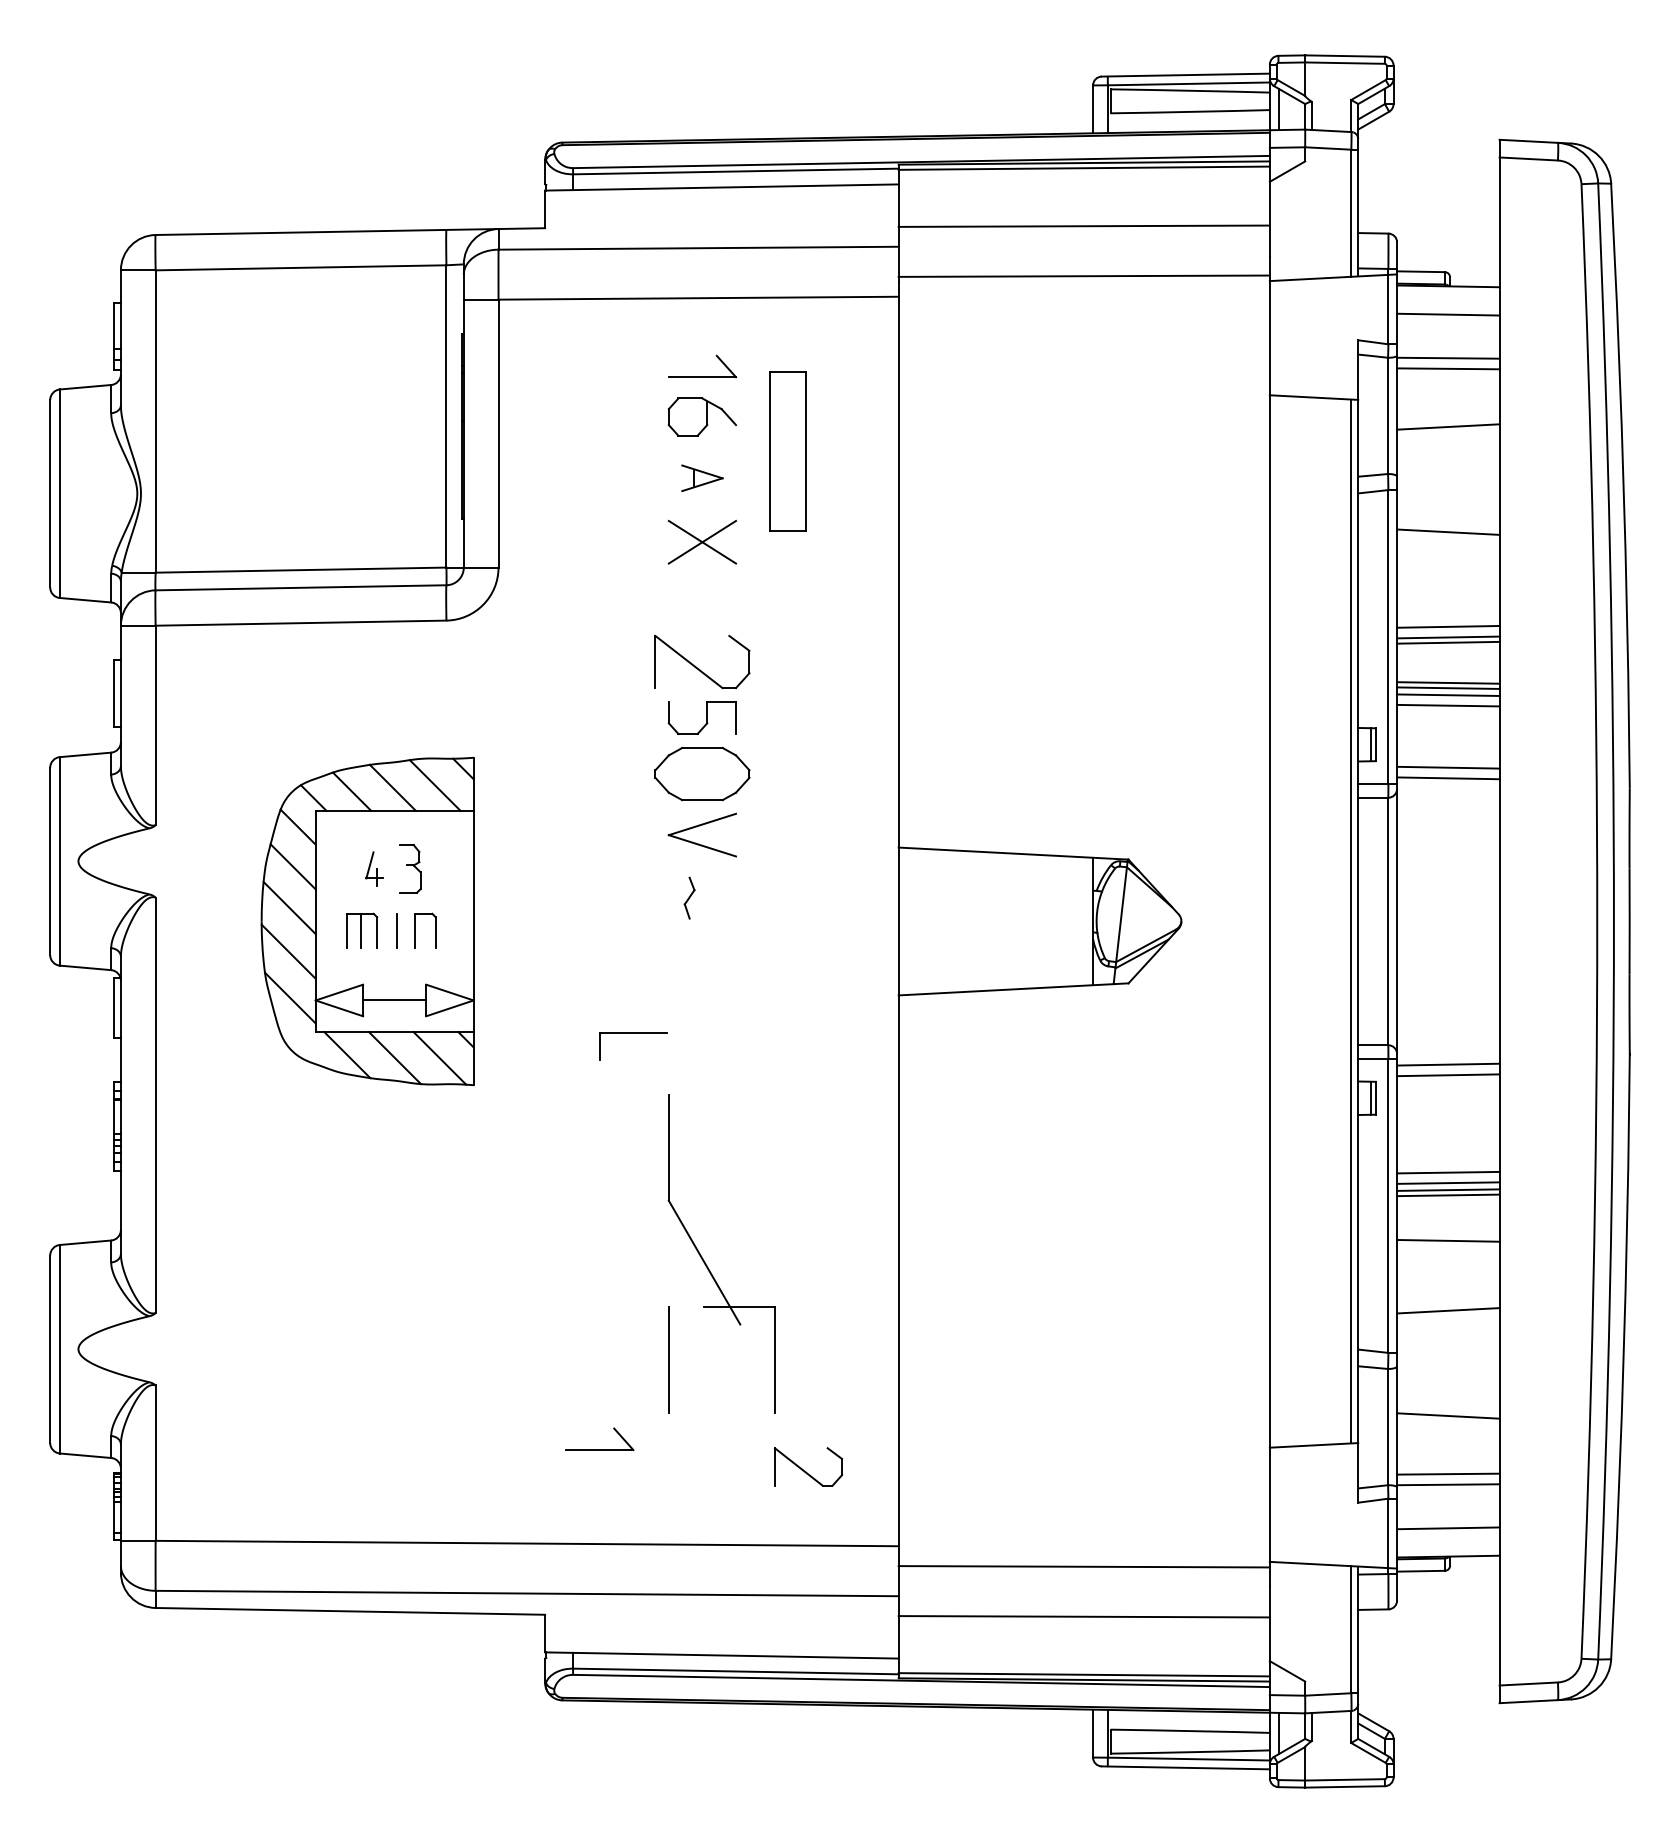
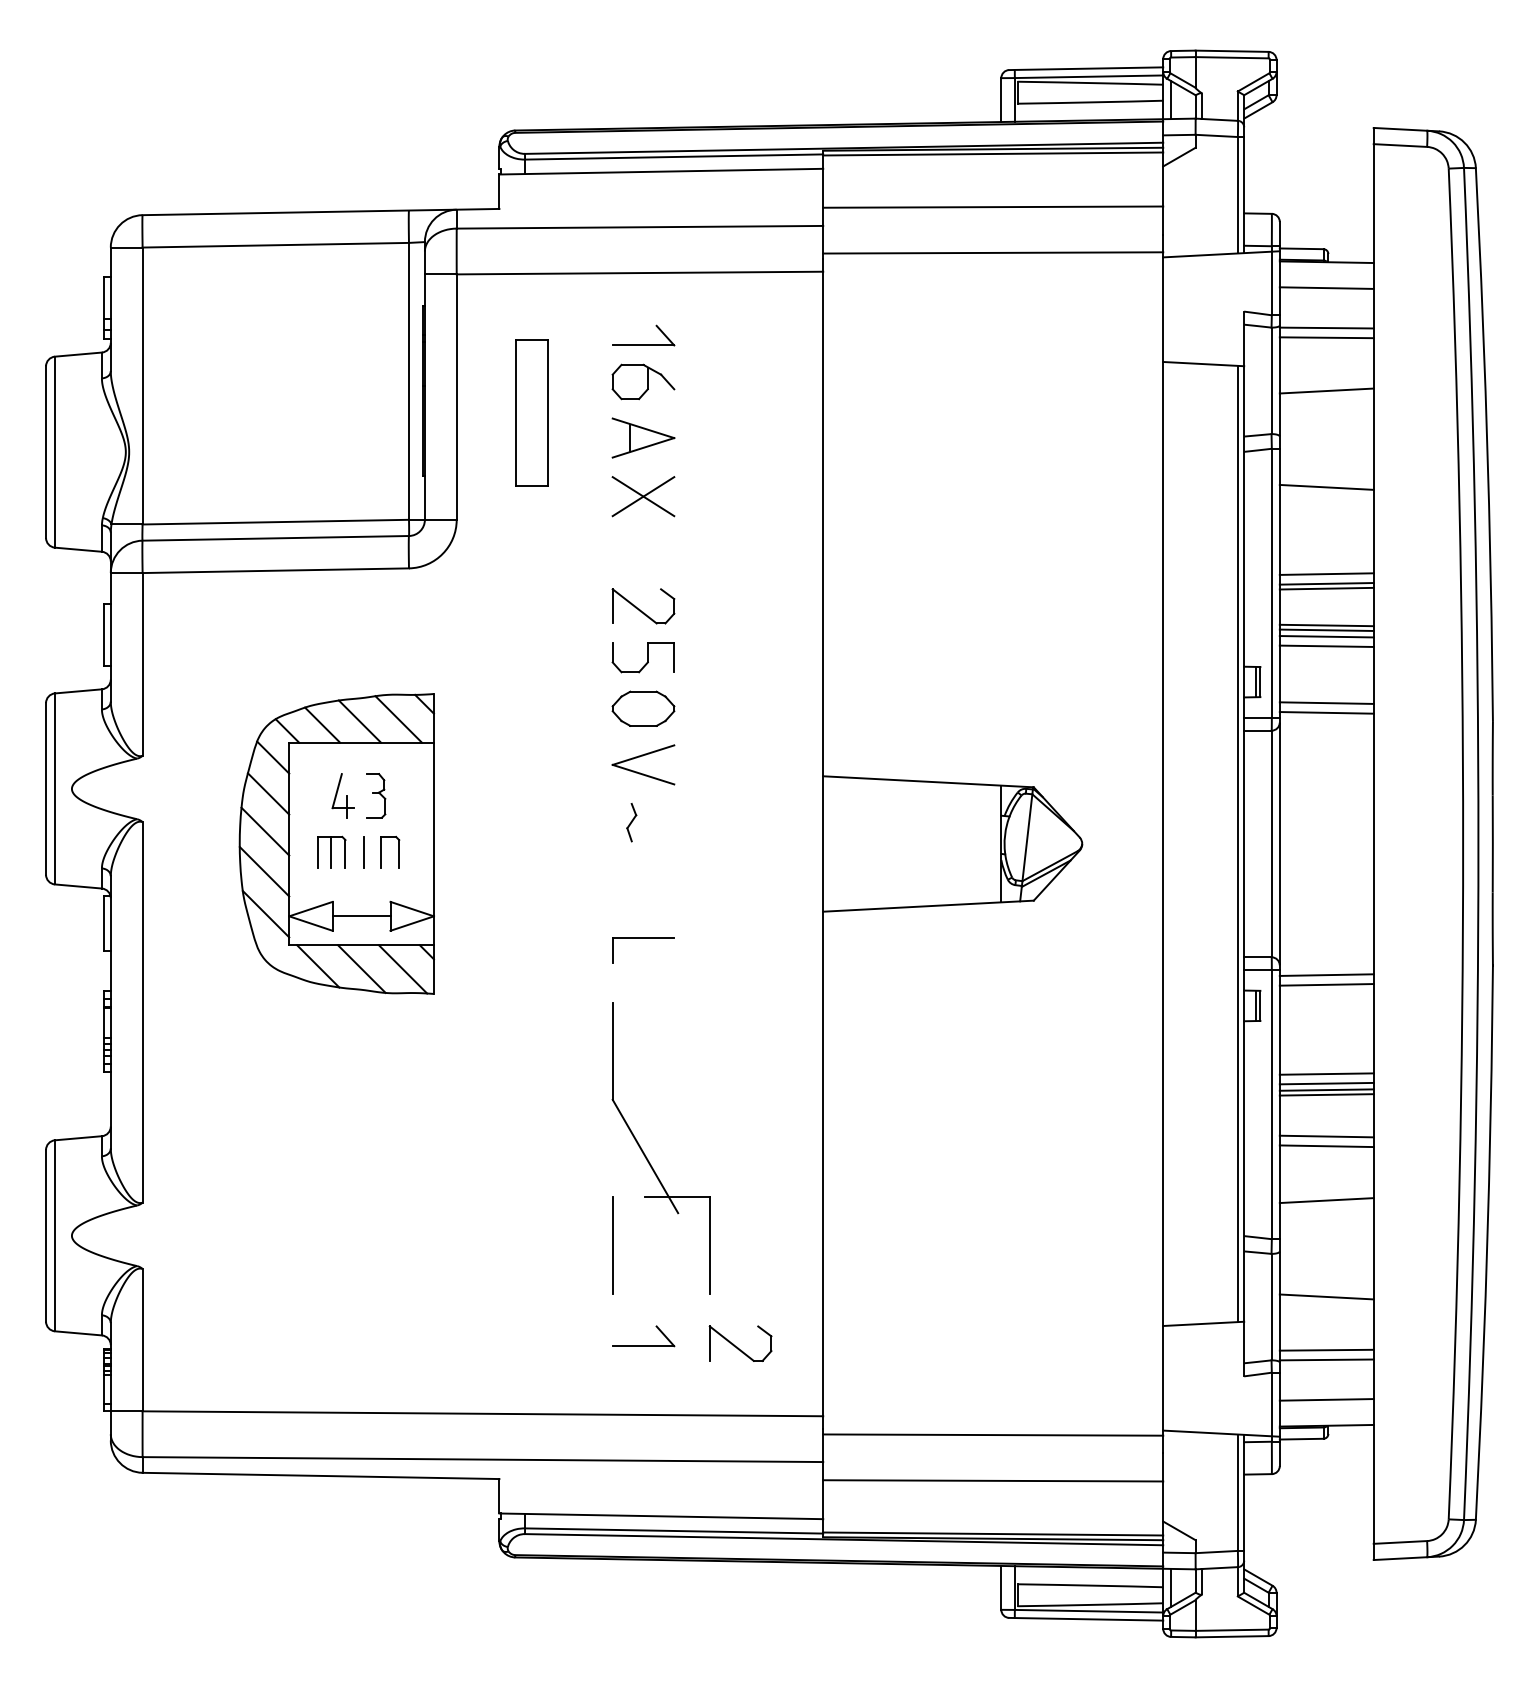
part: (787, 450) -> (531, 412), moved
part: (702, 477) -> (643, 437), size x1.67
part: (702, 662) -> (643, 606), size x0.71
part: (702, 773) -> (643, 708), size x0.71
part: (373, 868) -> (342, 795), size x1.43
part: (633, 1033) -> (643, 938), moved
line: (1448, 1251) -> (1326, 1146), added
part: (599, 1449) -> (643, 1345), moved

